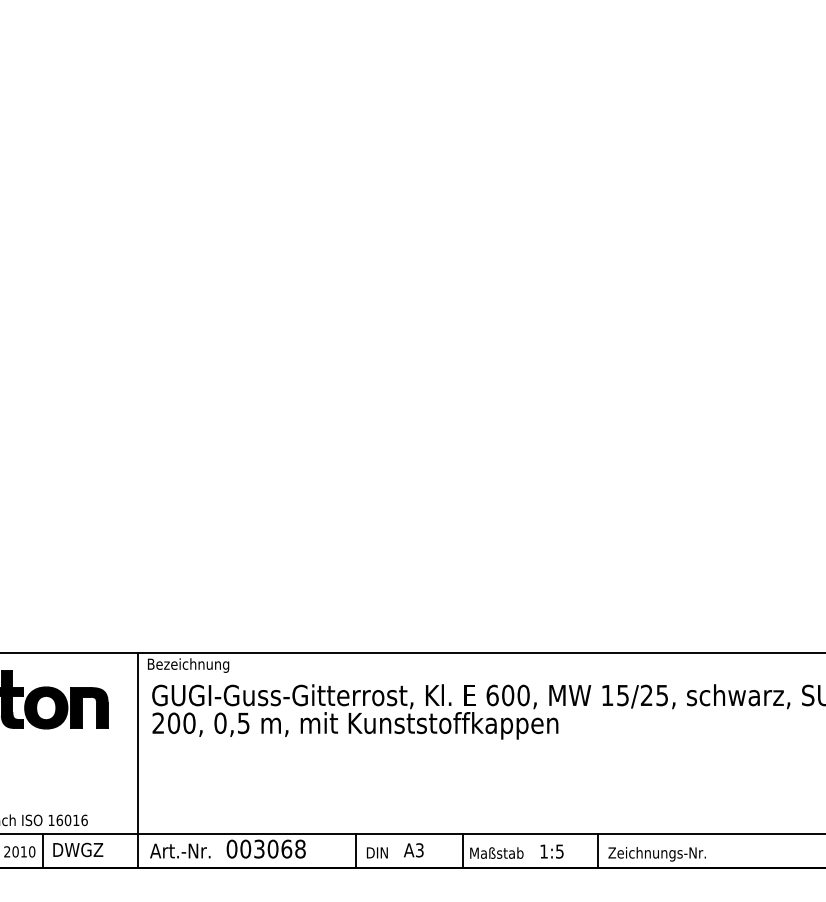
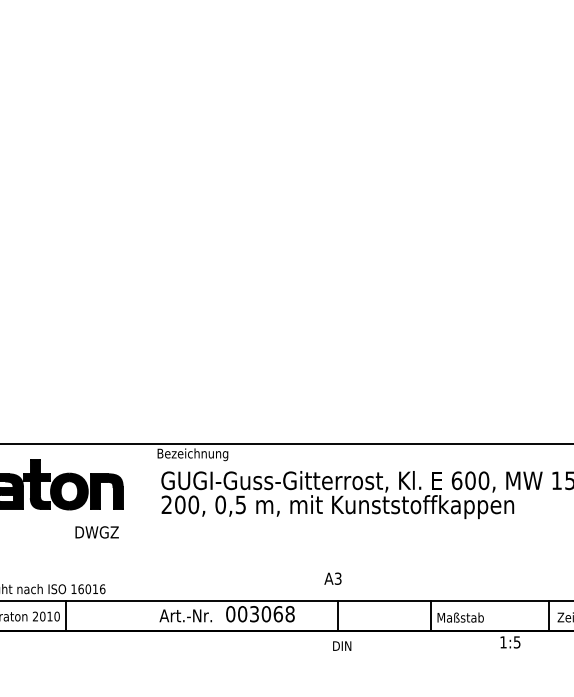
line: (137, 760) -> (148, 537), removed
text: (78, 849) -> (97, 531), moved
text: (413, 850) -> (332, 578), moved
text: (551, 851) -> (509, 642), moved
text: (376, 852) -> (341, 645), moved

